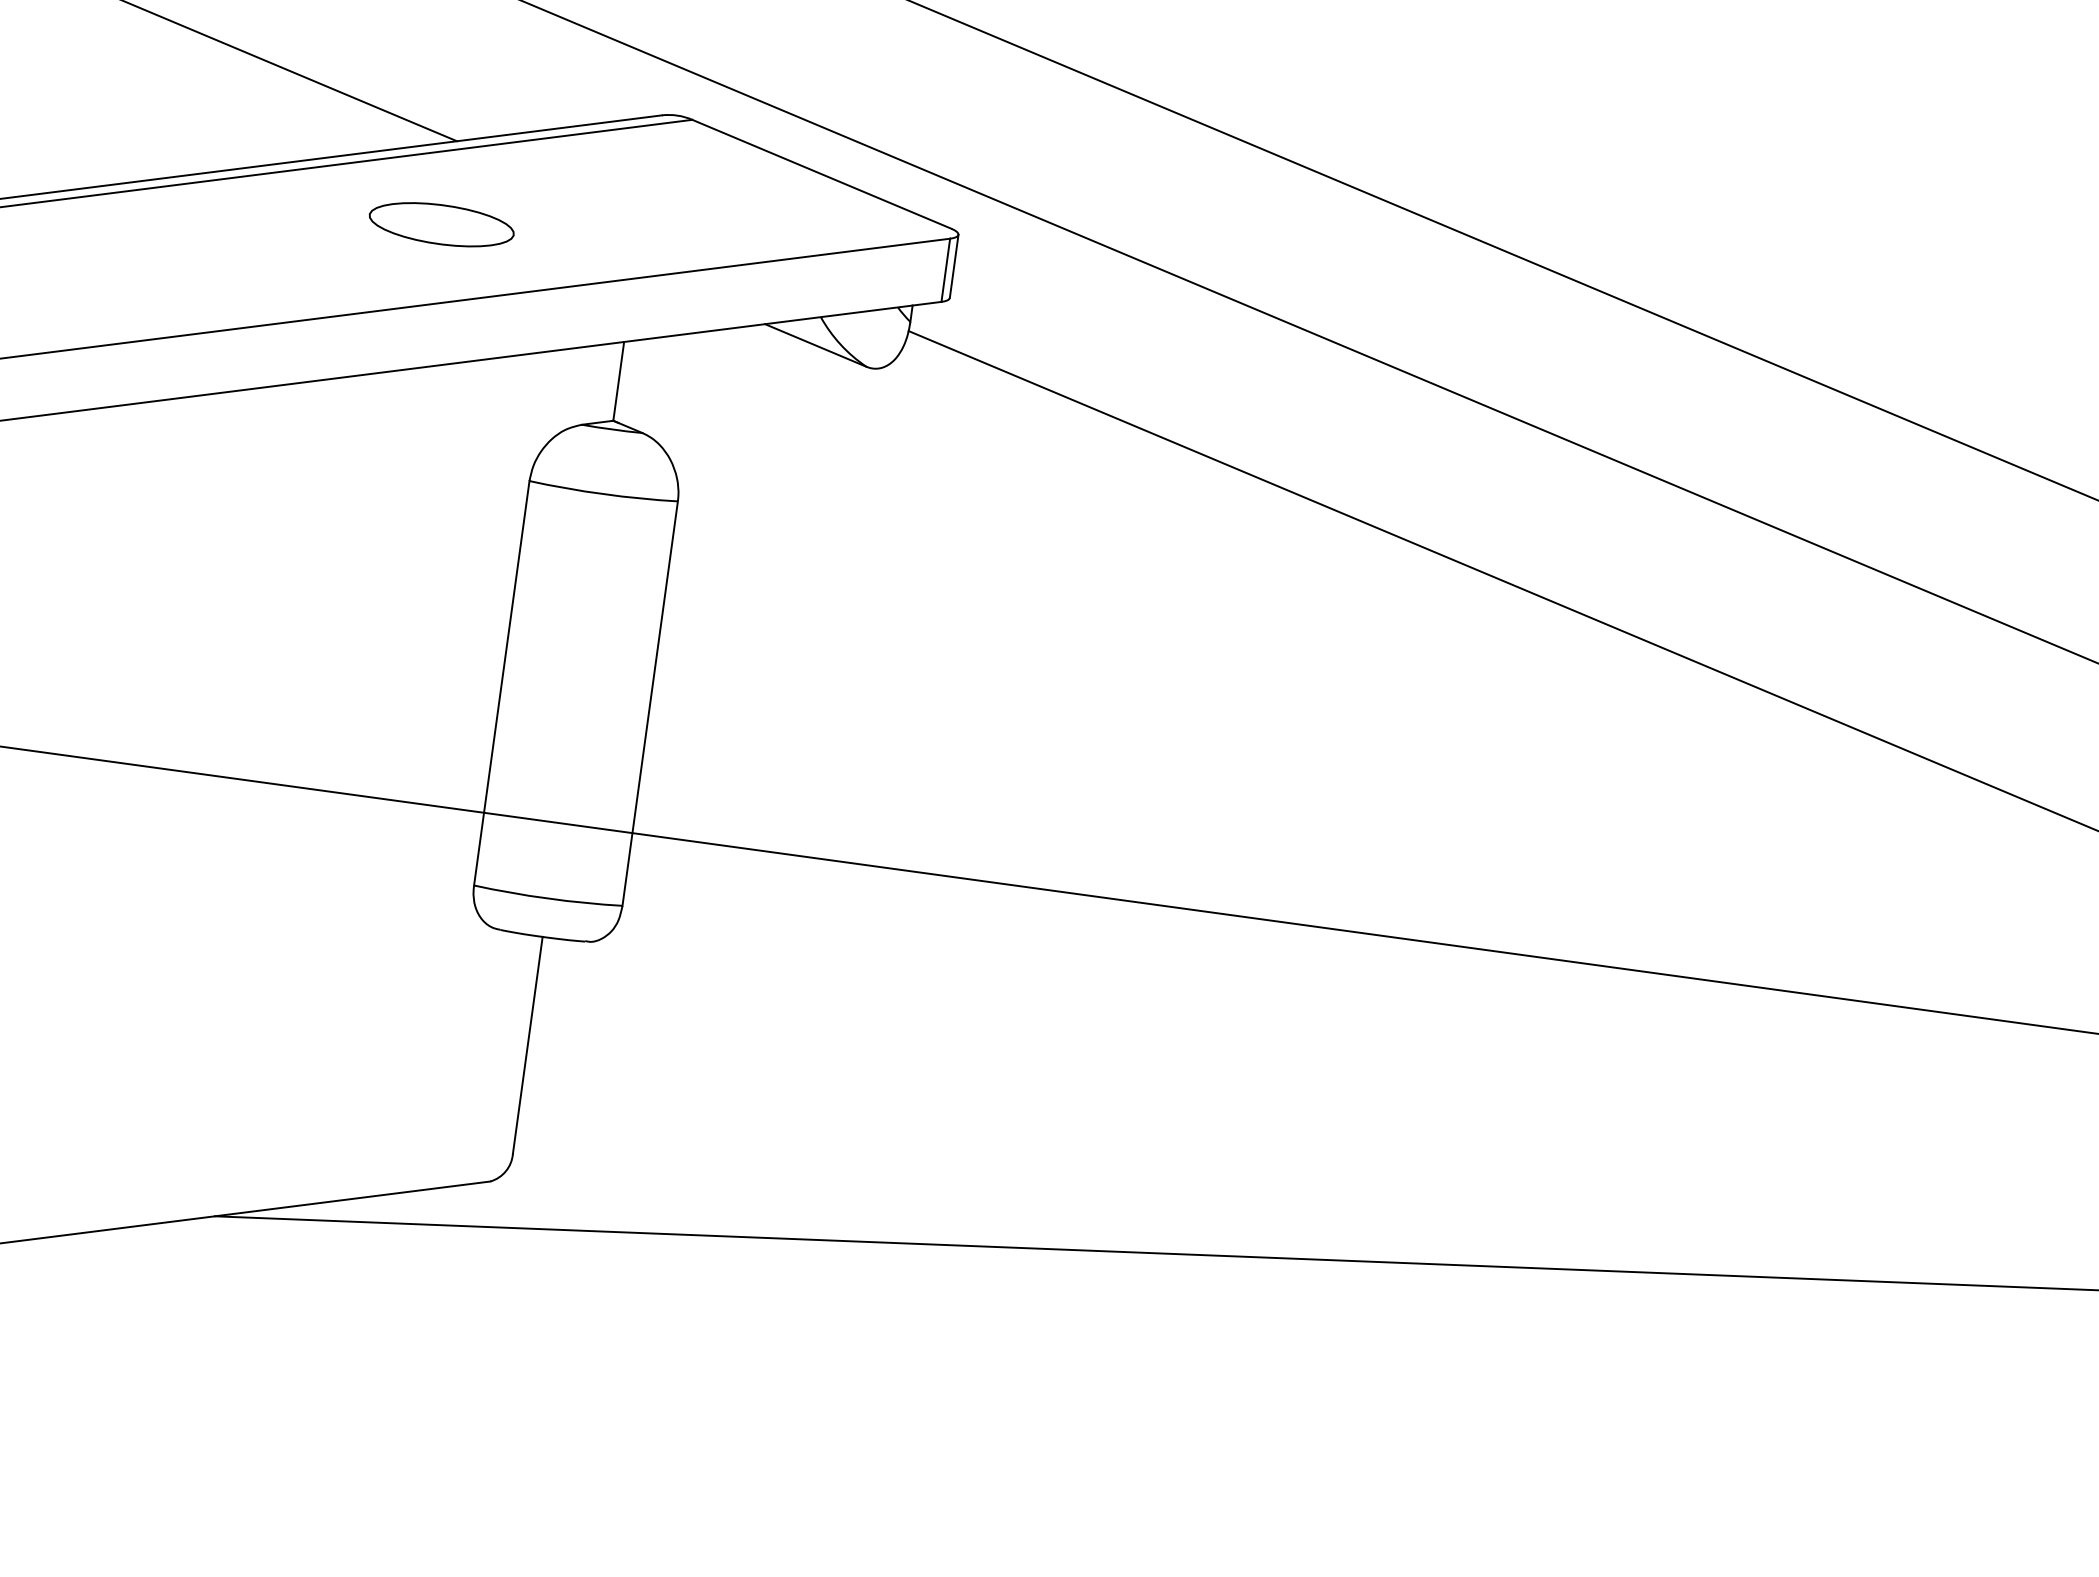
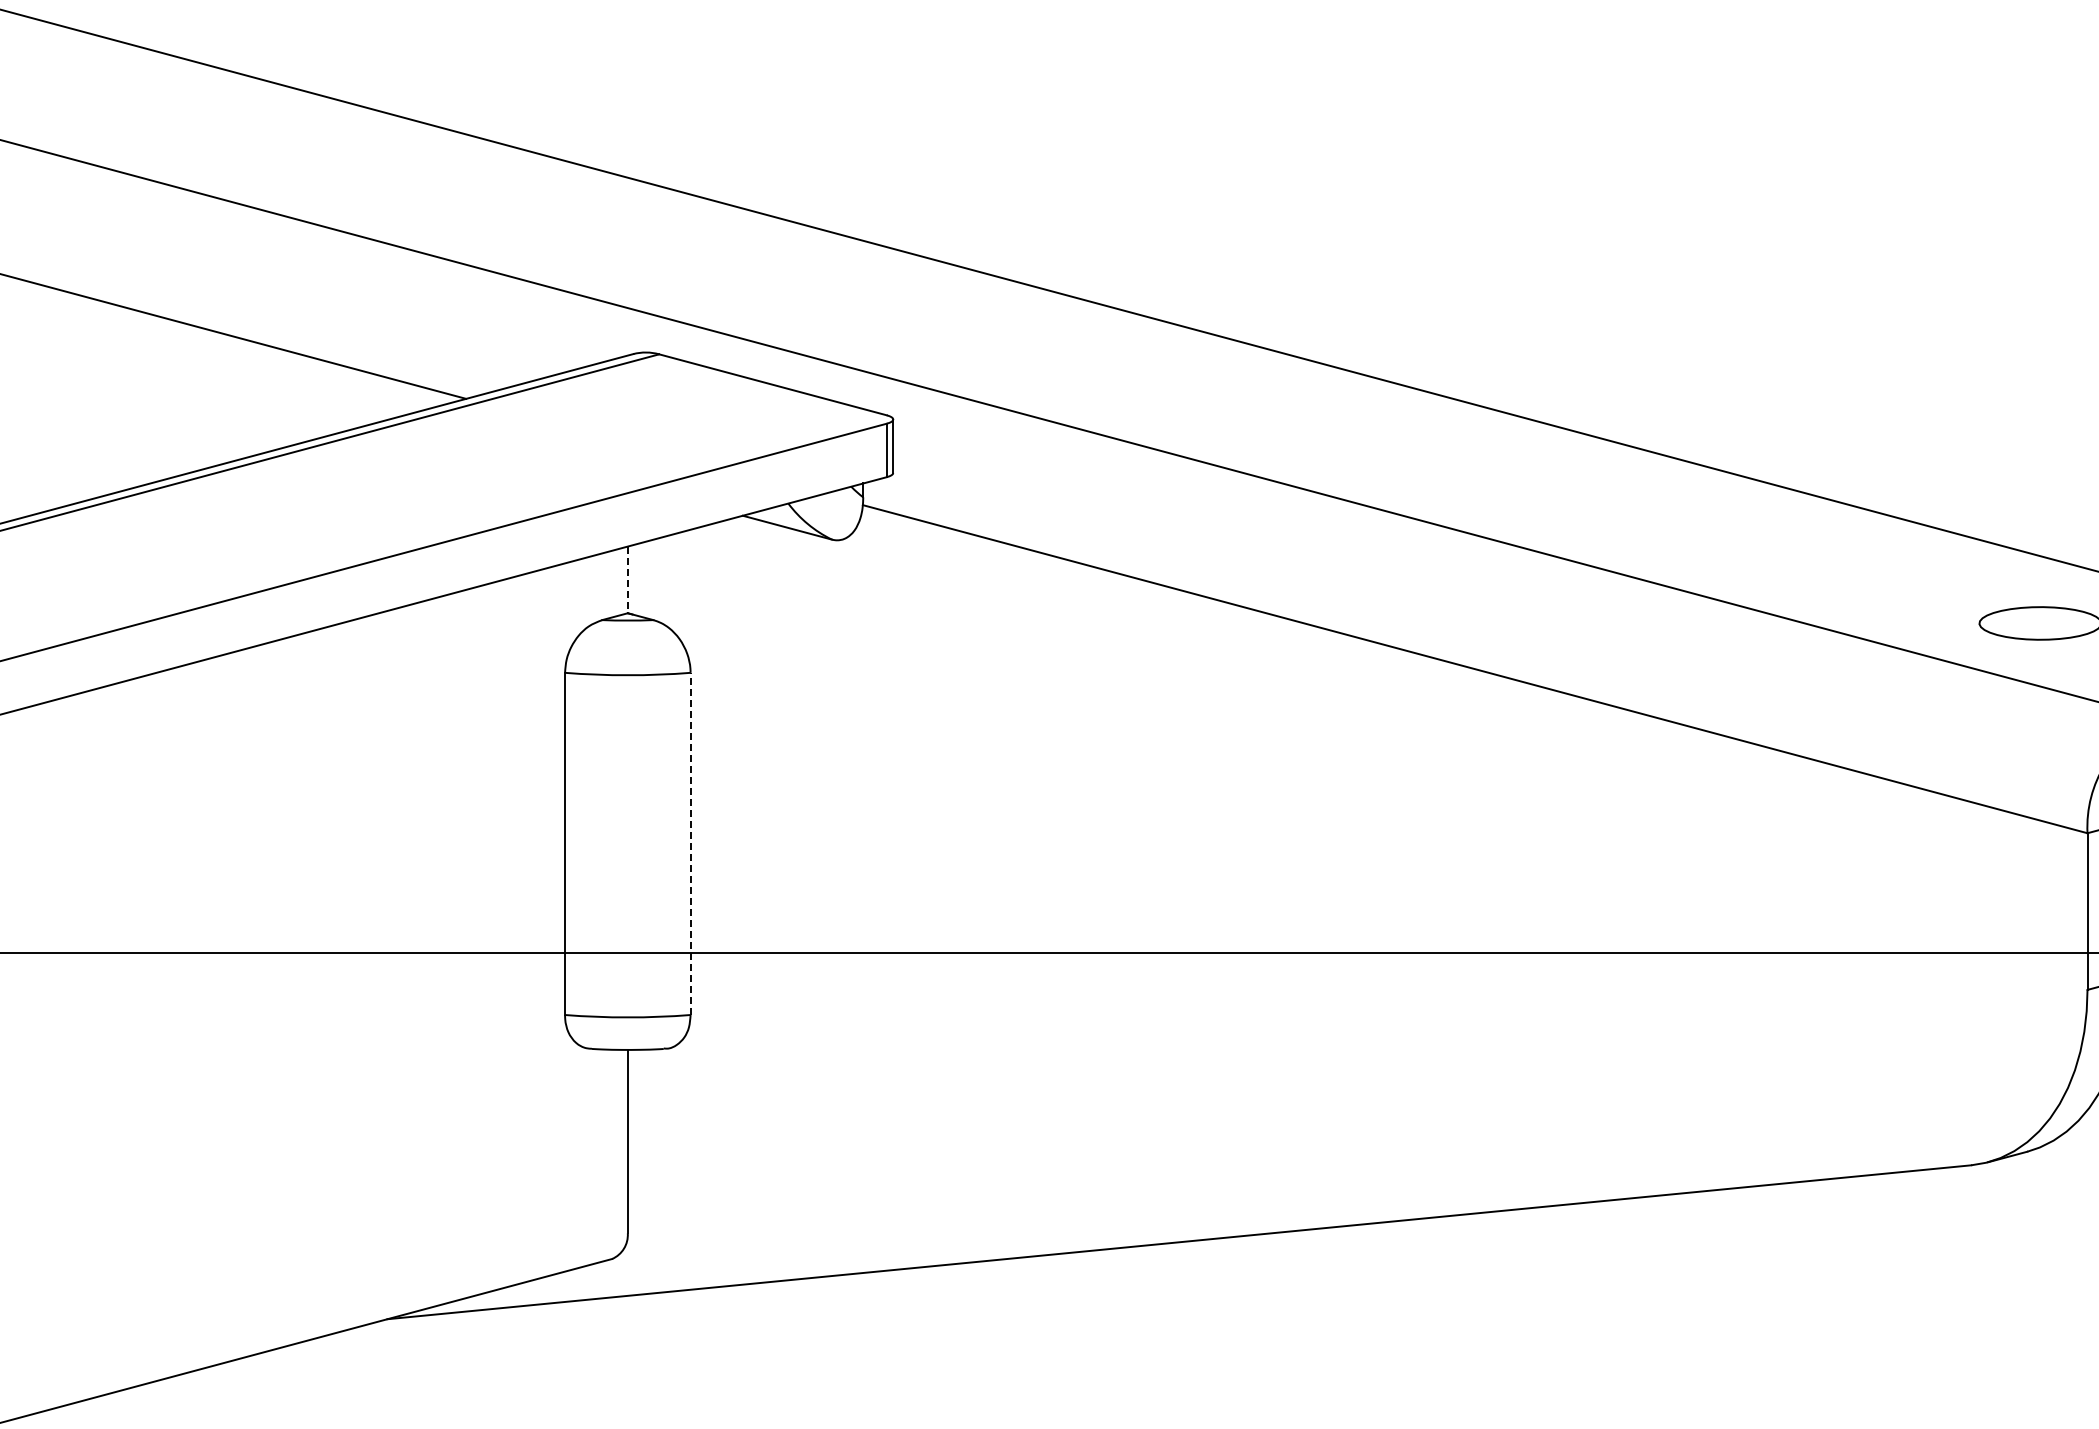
part: (441, 224) -> (462, 469), removed
line: (618, 382) -> (627, 580), solid -> dashed
line: (650, 703) -> (690, 843), solid -> dashed

